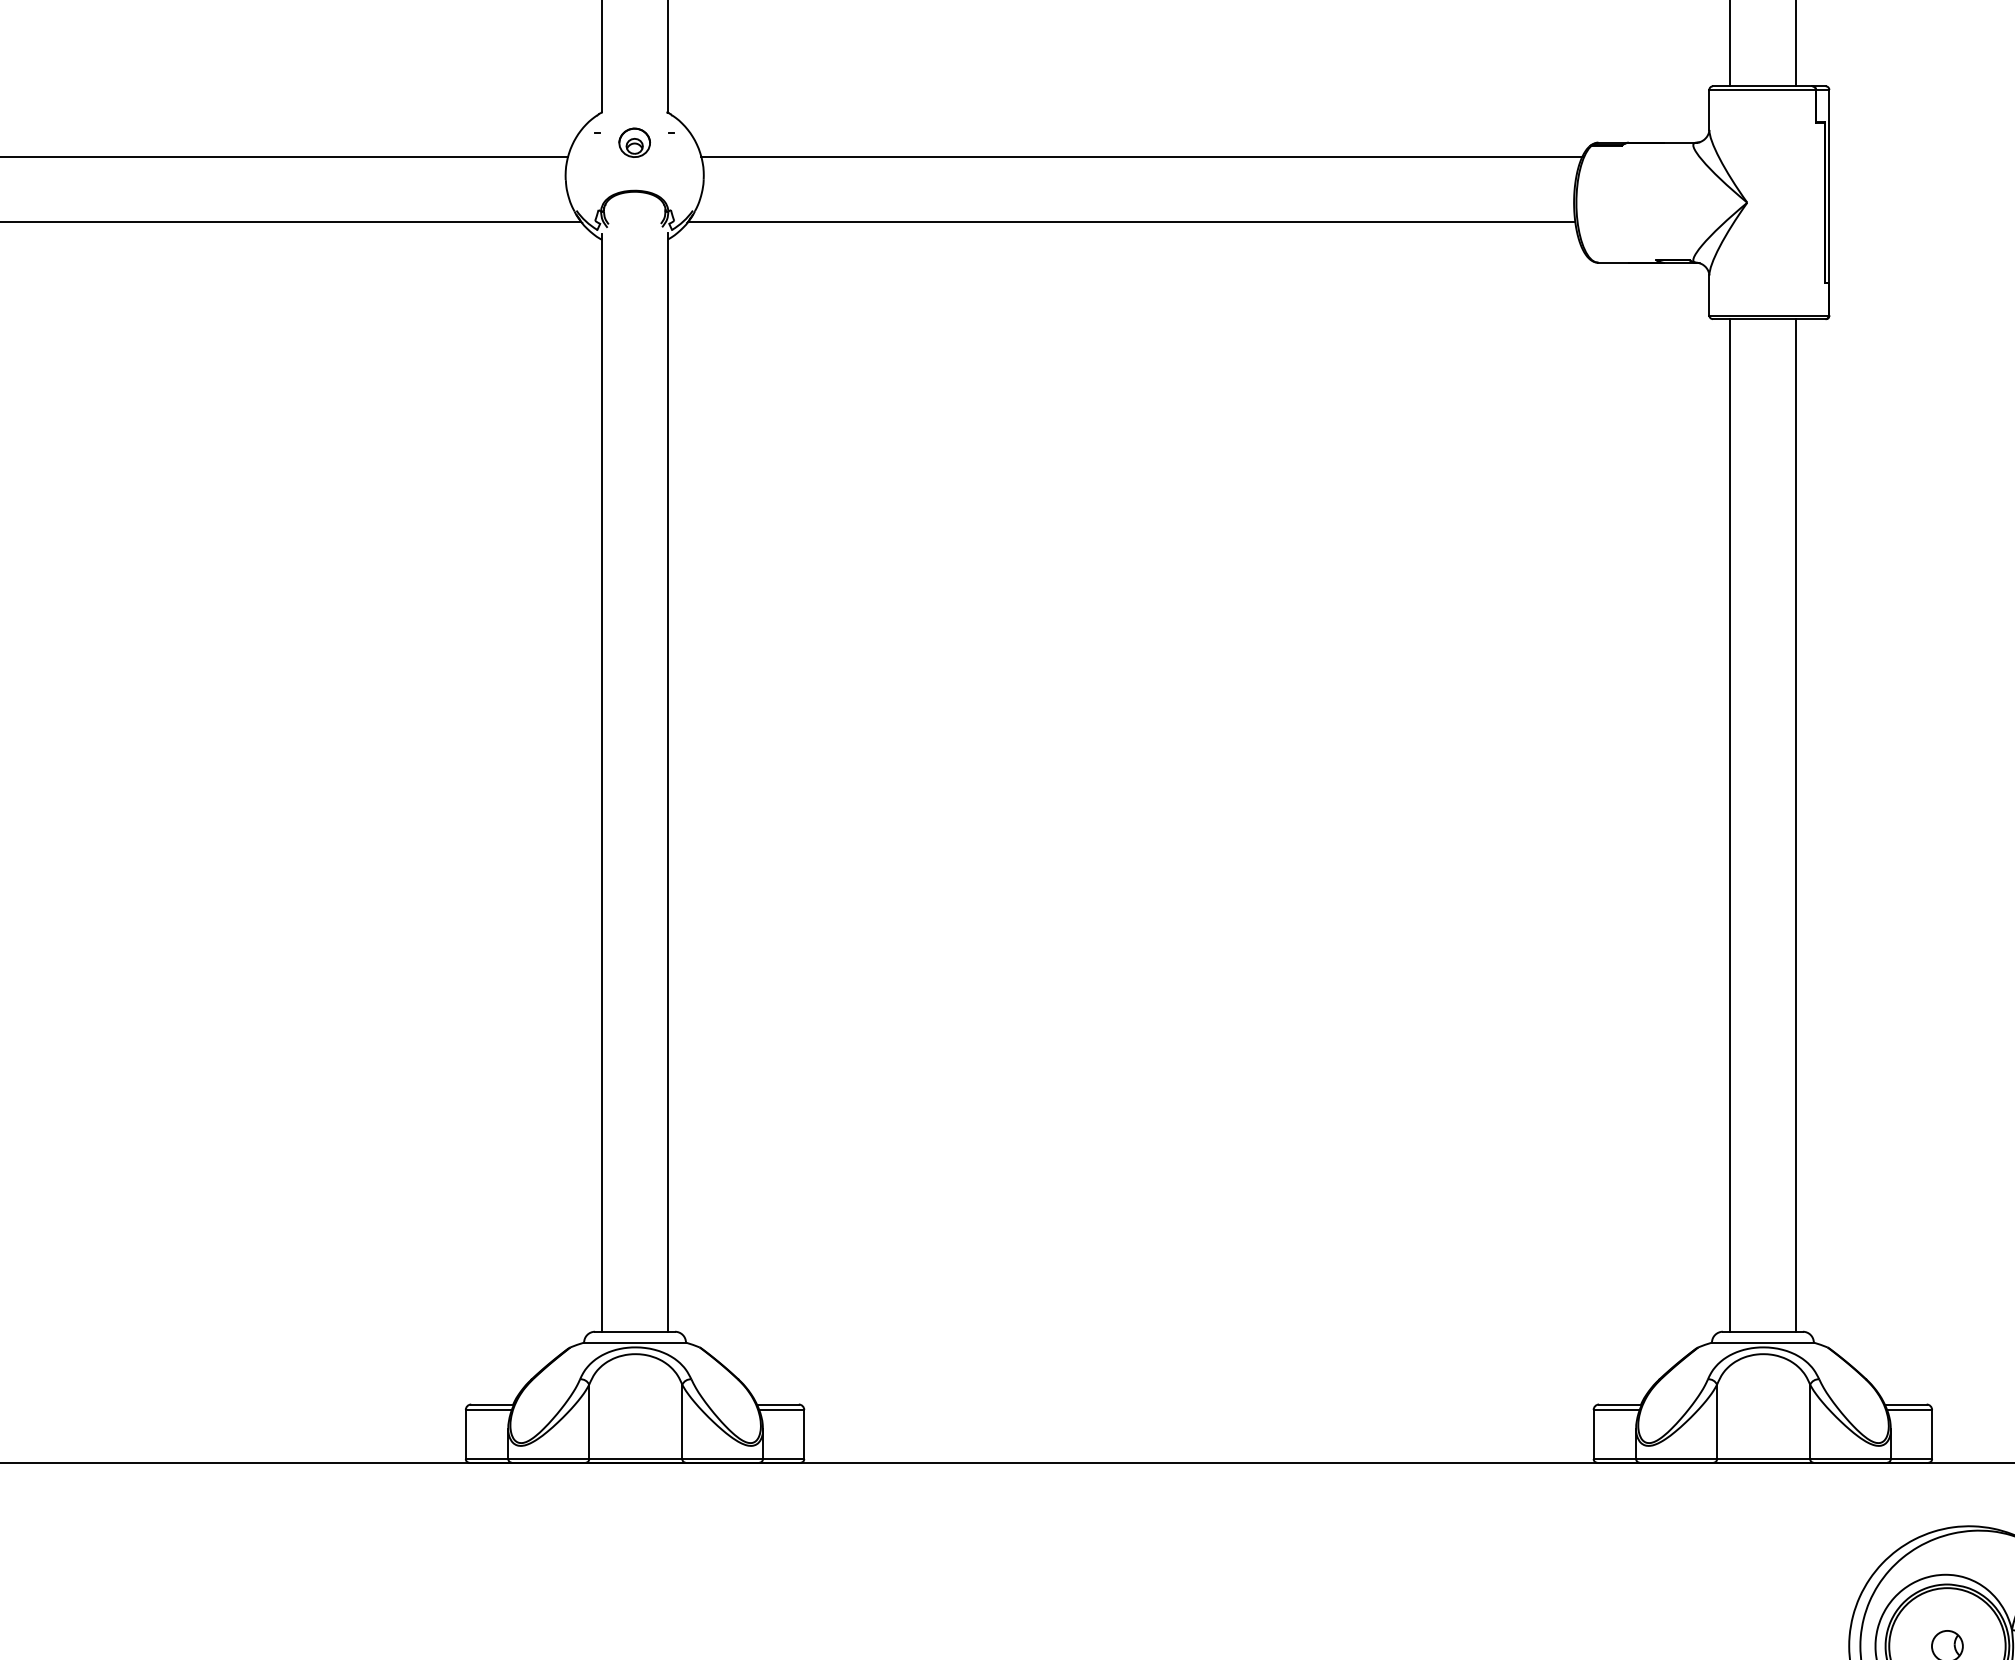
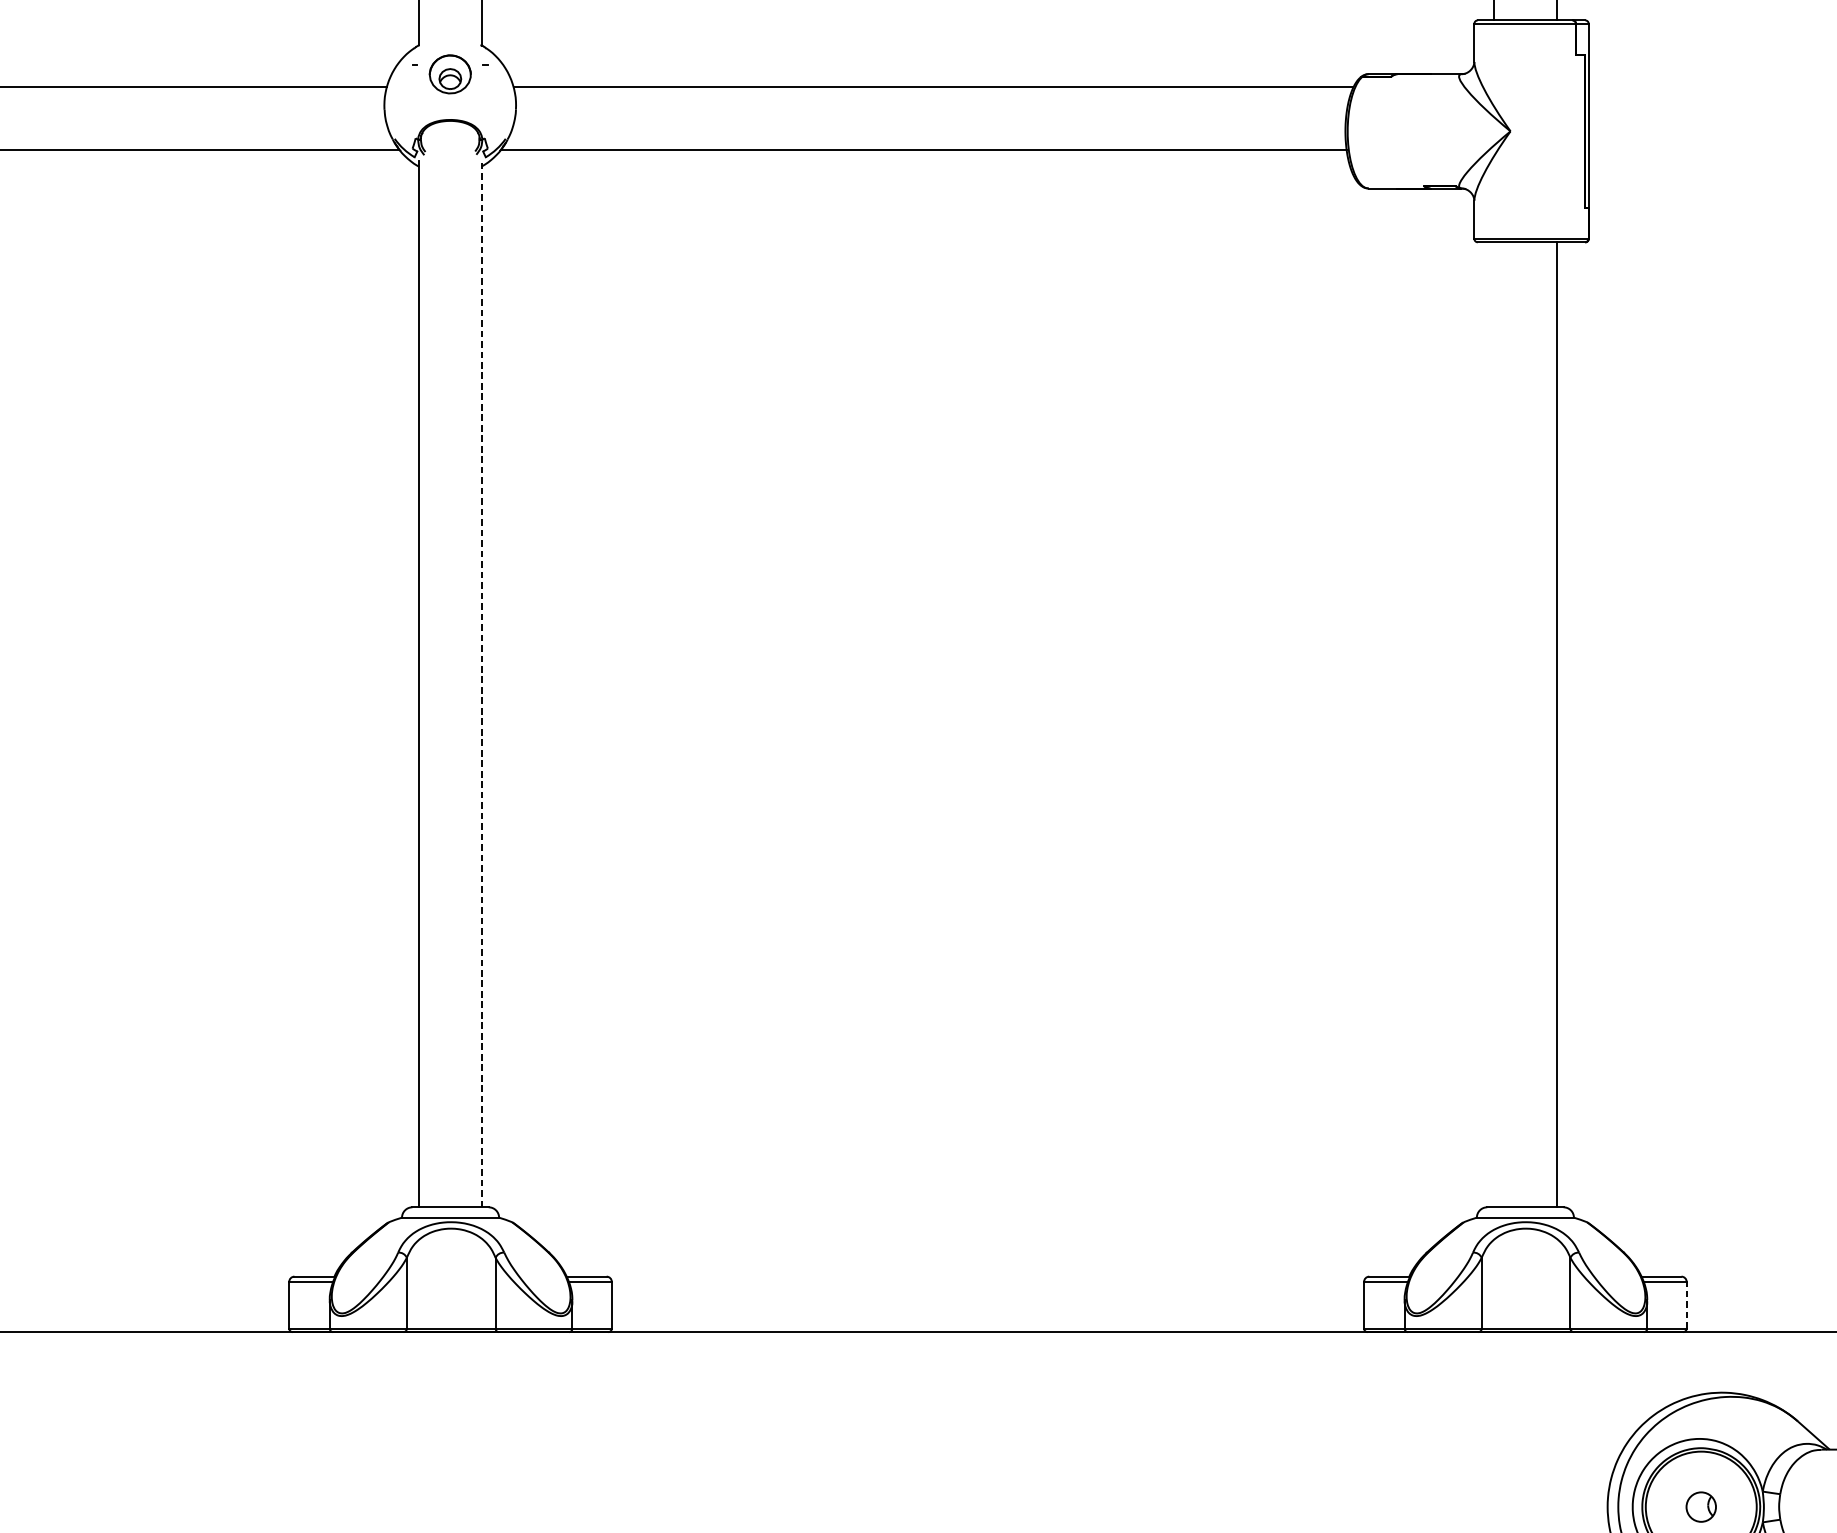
part: (634, 142) -> (450, 73), size x1.4
line: (667, 782) -> (481, 683), solid -> dashed
line: (1730, 825) -> (1494, 724), removed
line: (1932, 1434) -> (1687, 1305), solid -> dashed

